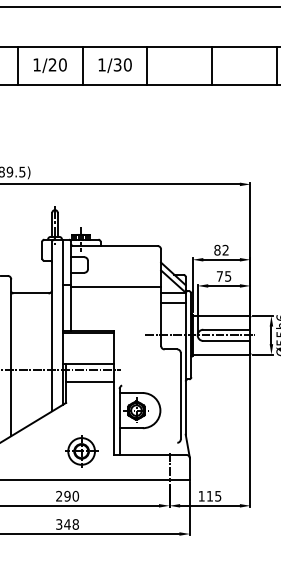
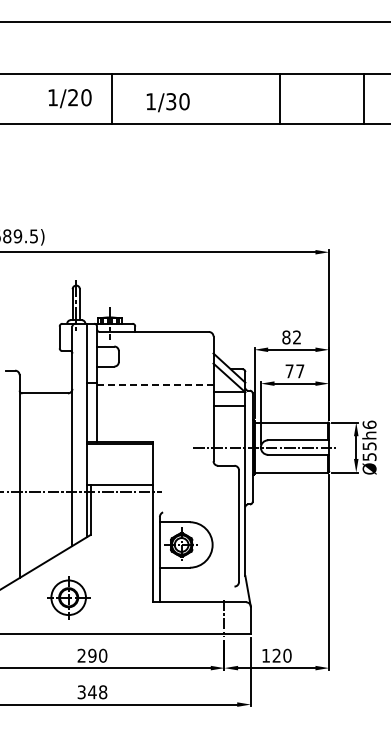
line: (17, 65) -> (27, 98), removed
text: (114, 65) -> (167, 102), moved
line: (147, 65) -> (195, 98), removed
text: (228, 276) -> (300, 371), 75 -> 77
line: (115, 286) -> (154, 384), solid -> dashed
line: (89, 381) -> (121, 507), removed
part: (81, 451) -> (68, 597), moved
text: (213, 496) -> (281, 655), 115 -> 120

